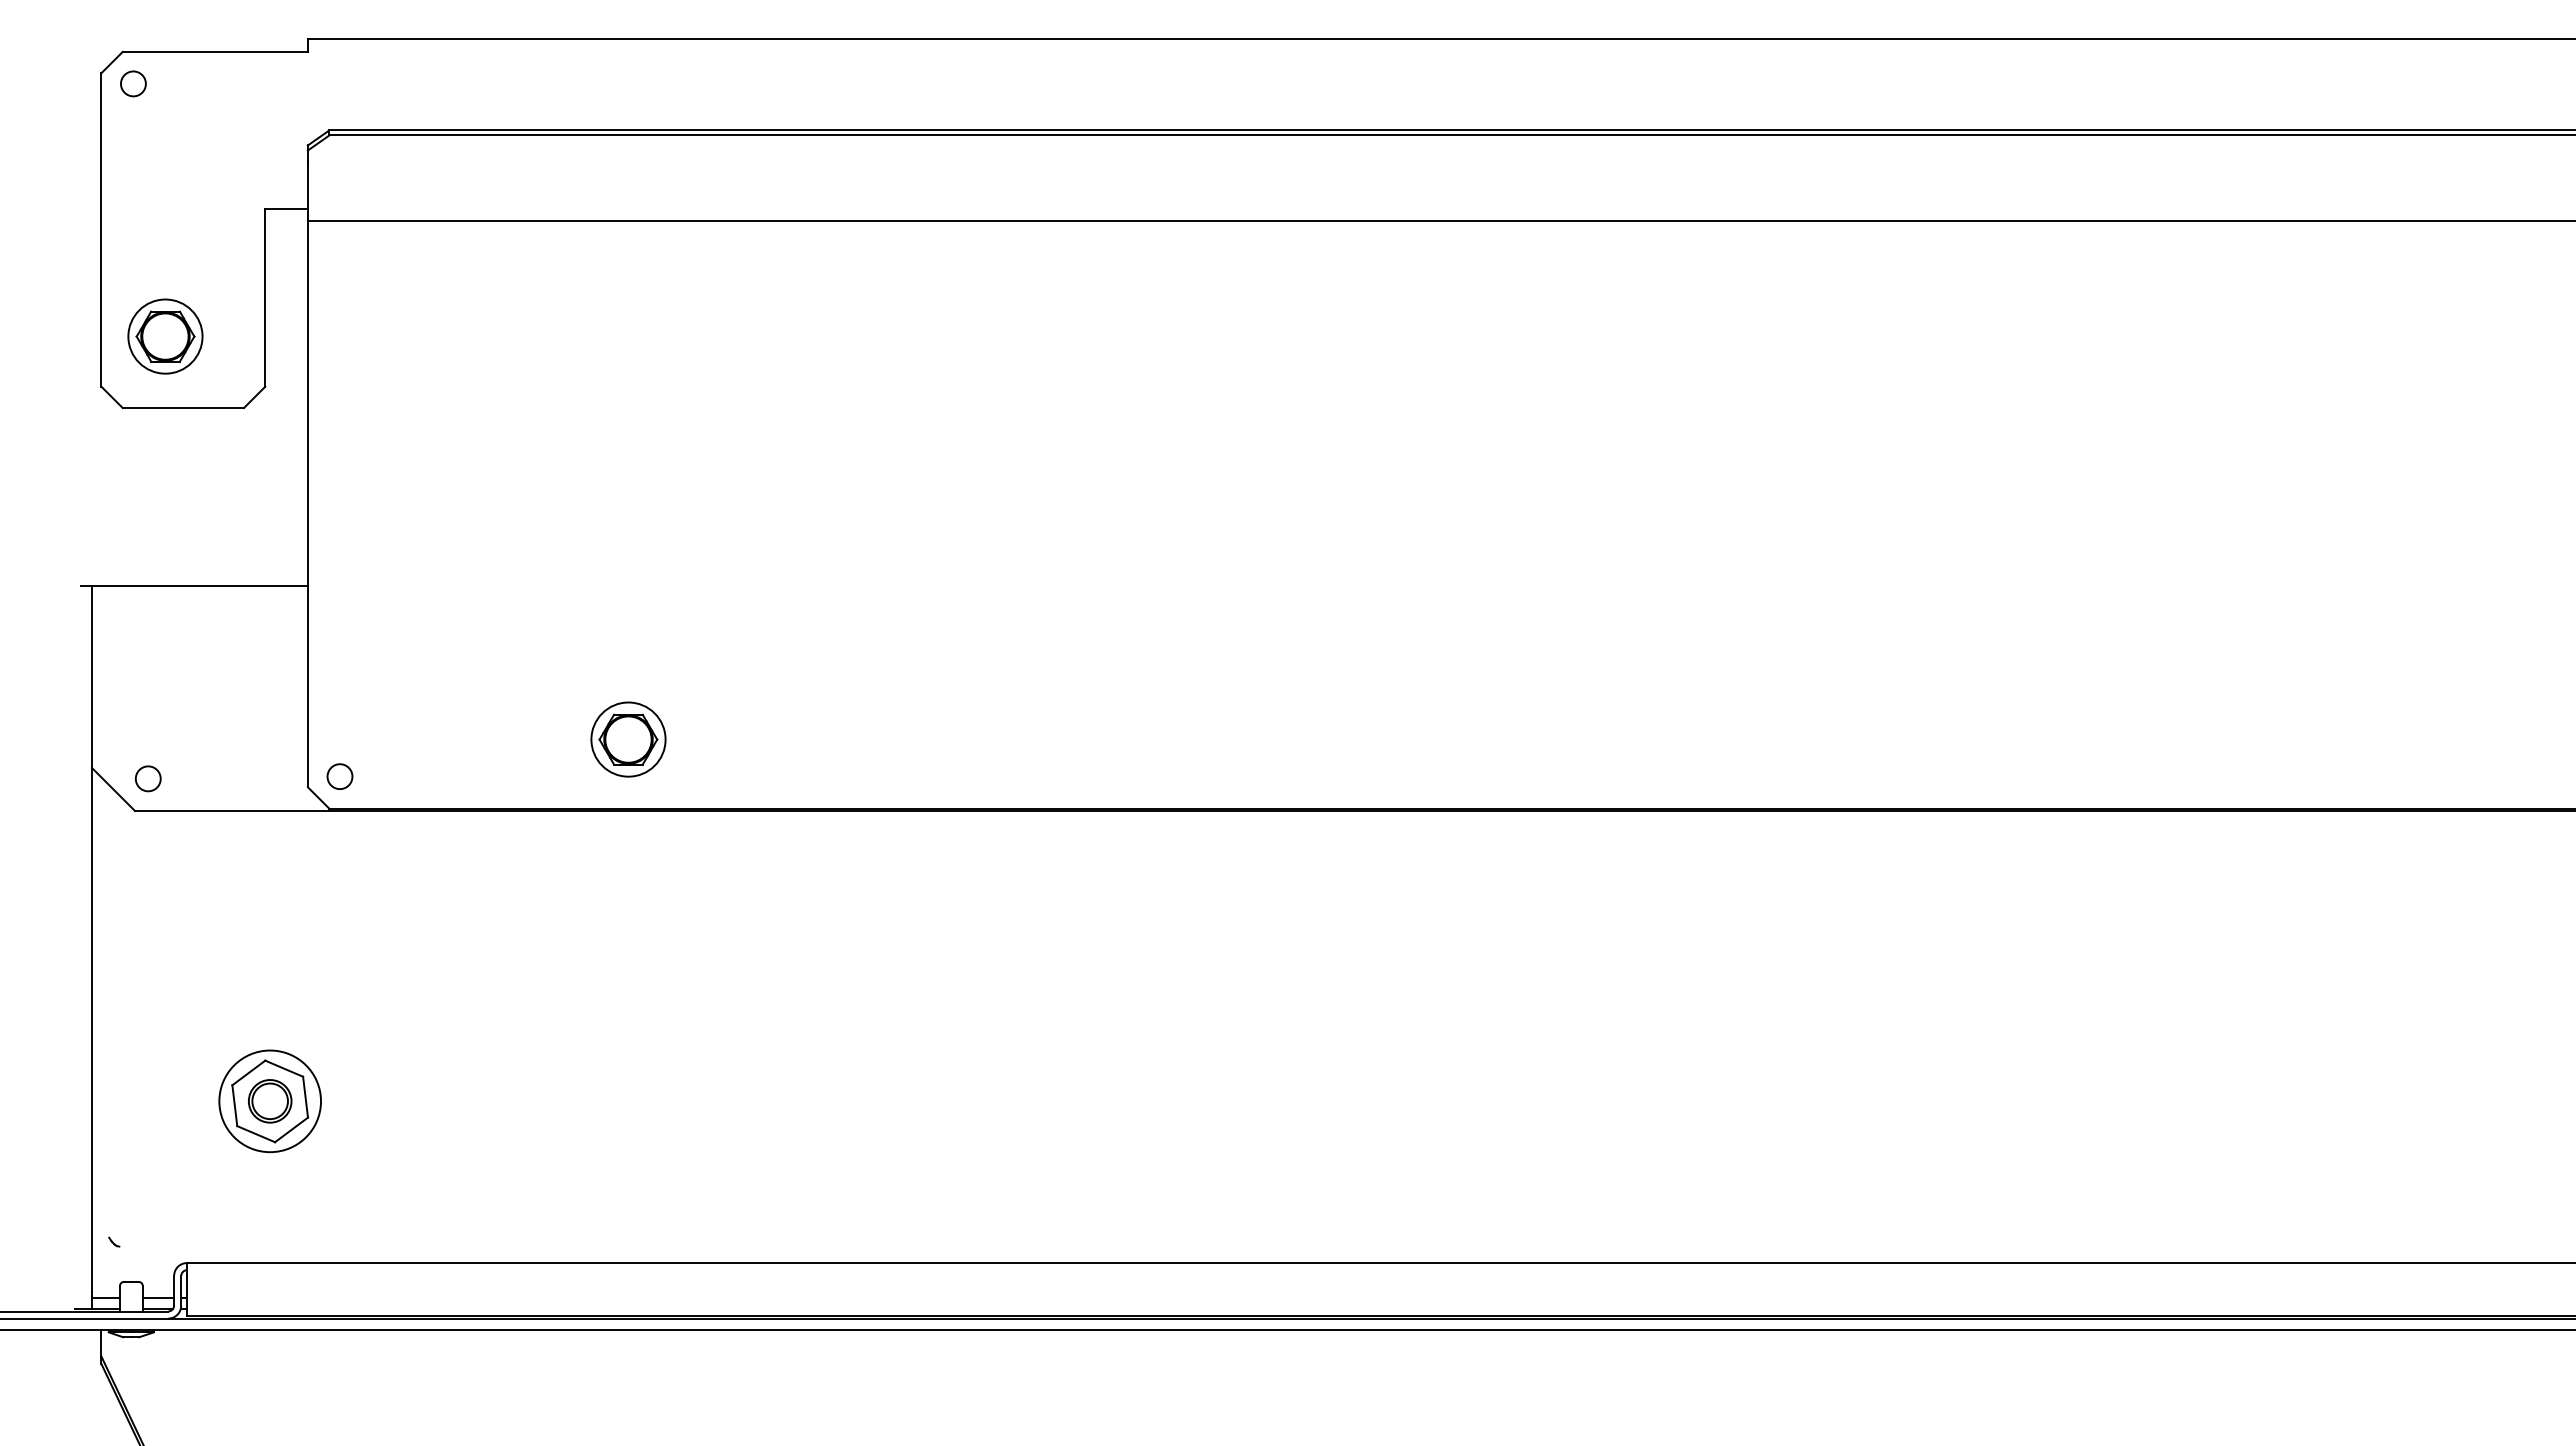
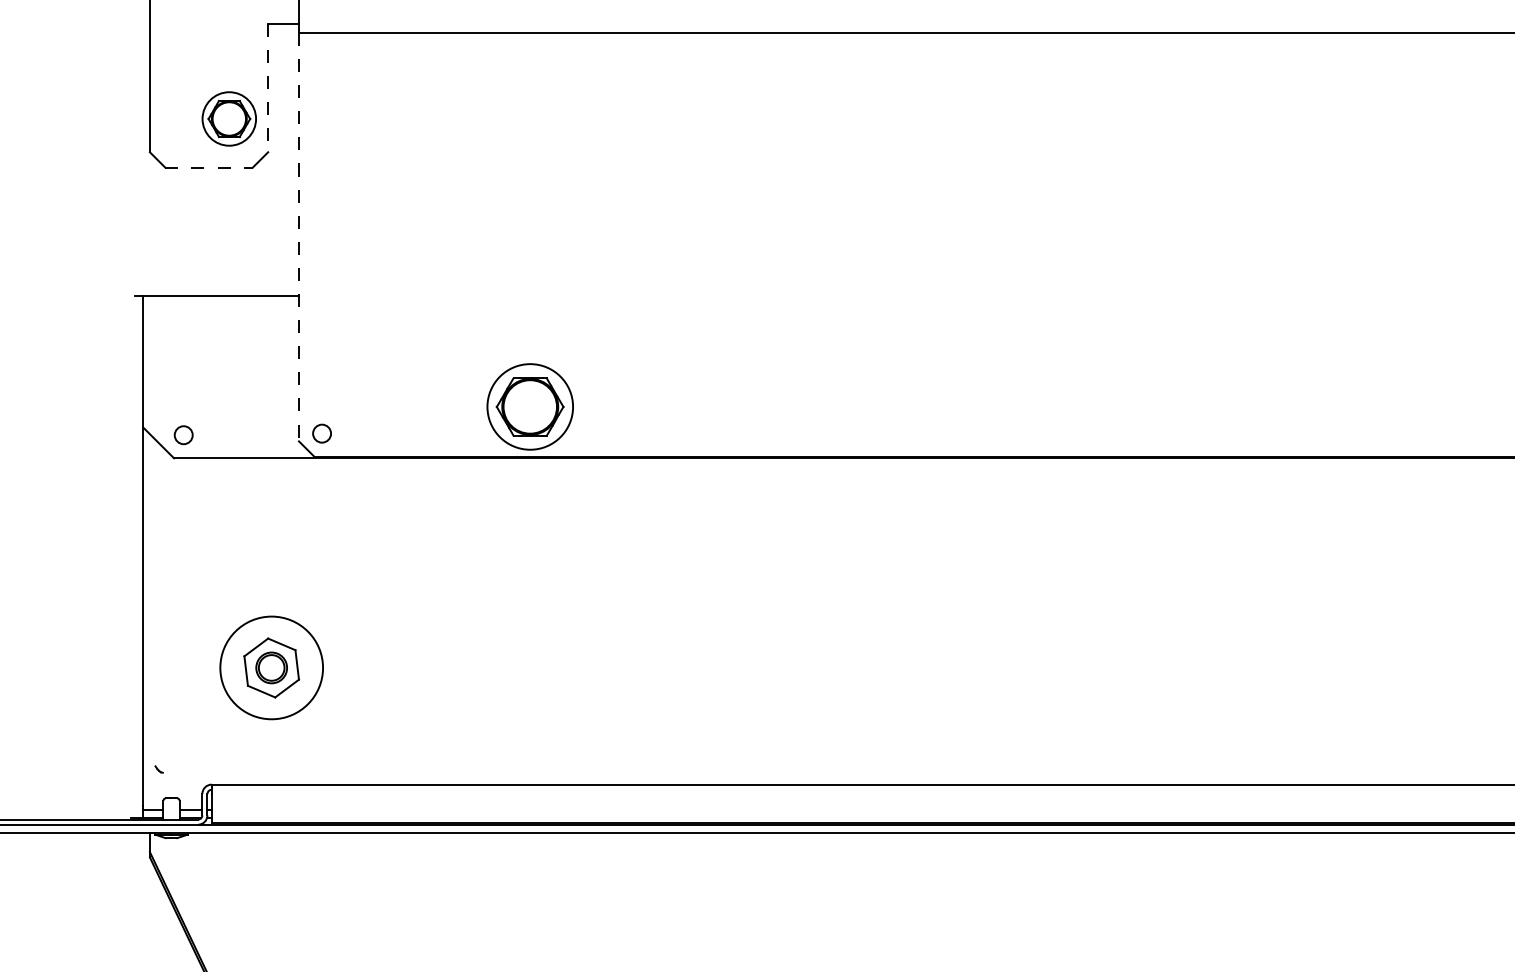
line: (265, 298) -> (268, 88), solid -> dashed
part: (165, 336) -> (229, 118), moved
line: (183, 408) -> (209, 167), solid -> dashed
line: (307, 504) -> (298, 237), solid -> dashed
part: (628, 739) -> (530, 406), size x1.6
circle: (270, 1101) -> (271, 668), size x1.4

